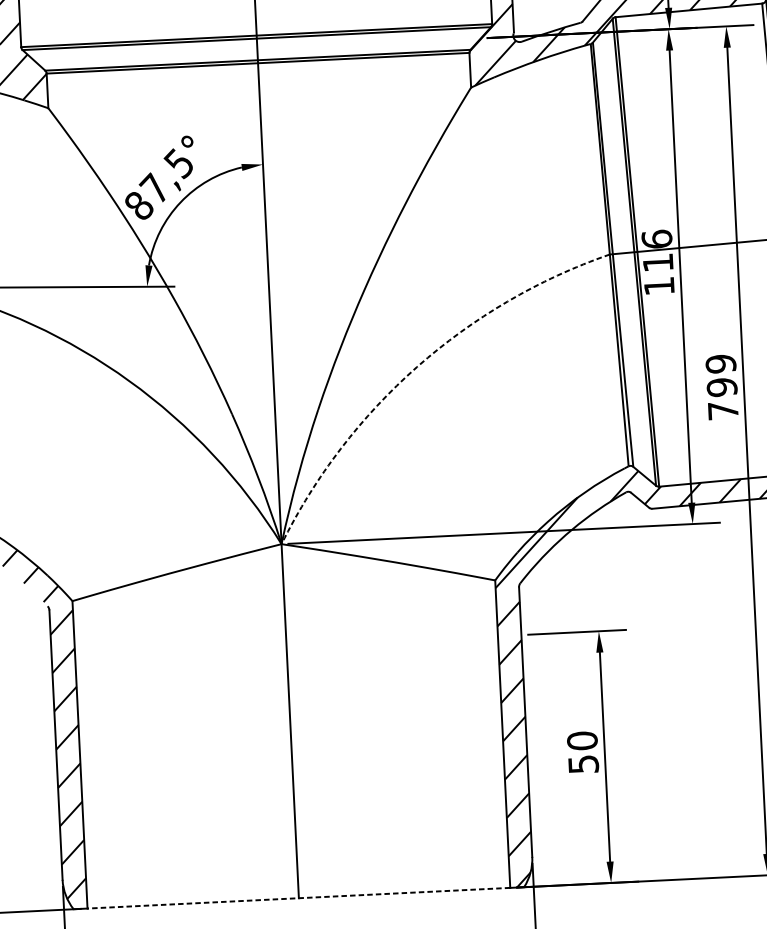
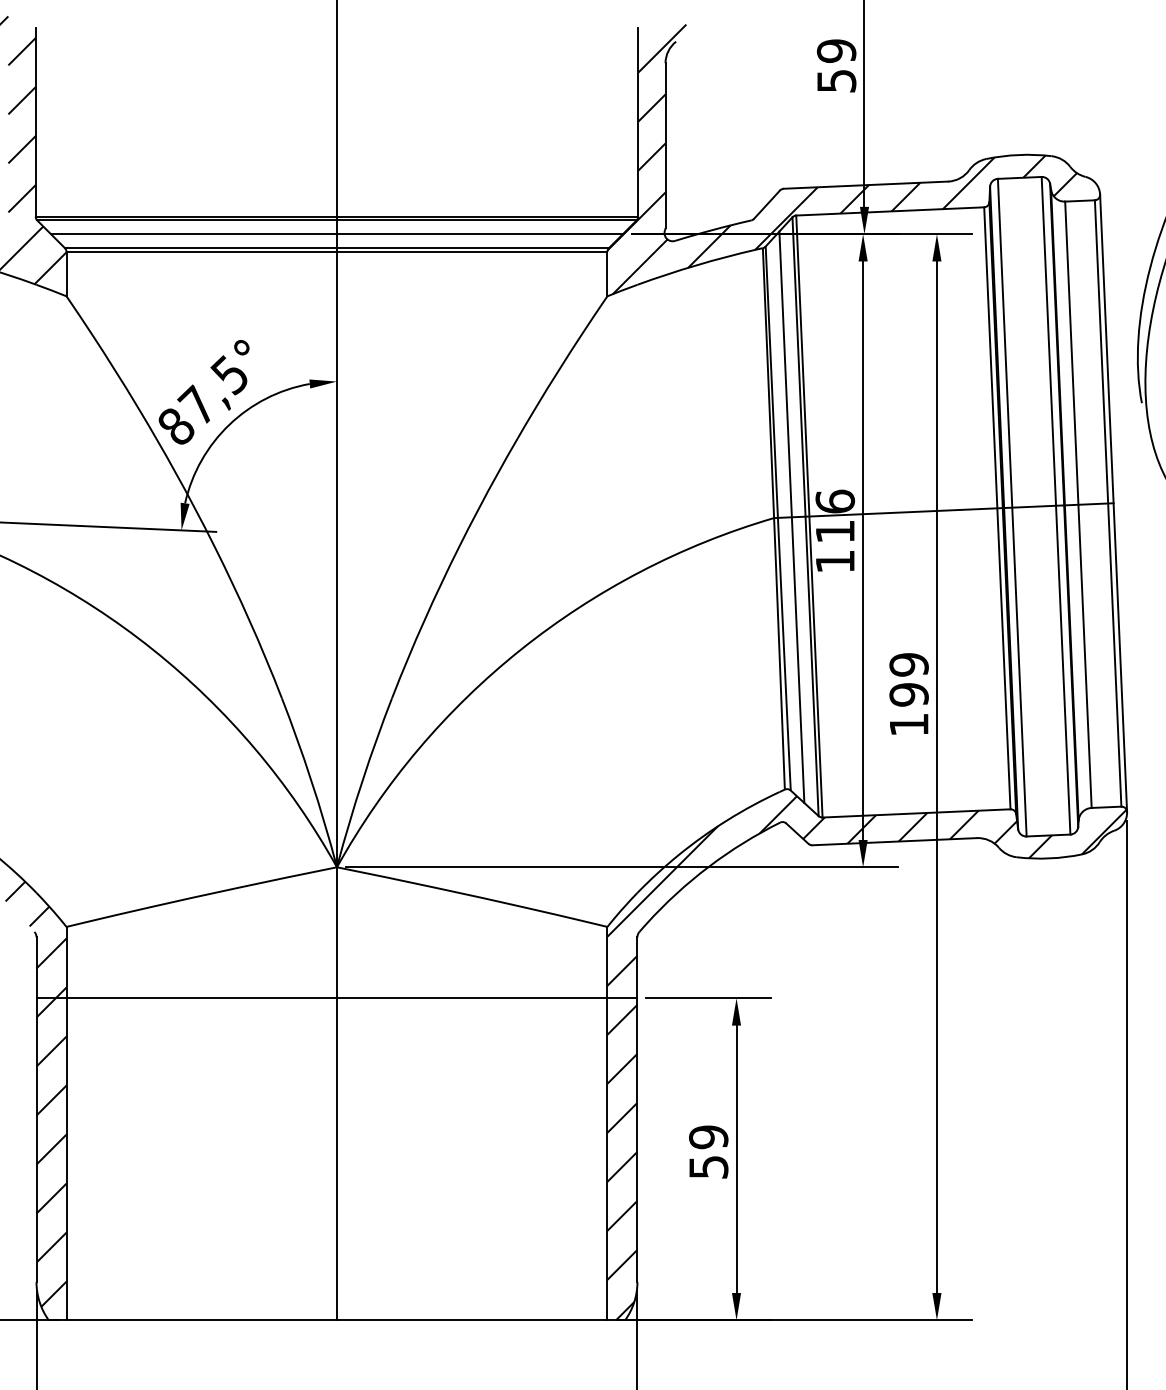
line: (257, 49) -> (336, 234), added
line: (623, 253) -> (791, 517), added
arc: (417, 366) -> (521, 649), dashed -> solid
text: (723, 410) -> (909, 724), 799 -> 199
line: (286, 646) -> (336, 998), added
text: (582, 741) -> (708, 1137), 50 -> 59
line: (298, 898) -> (336, 1320), dashed -> solid

